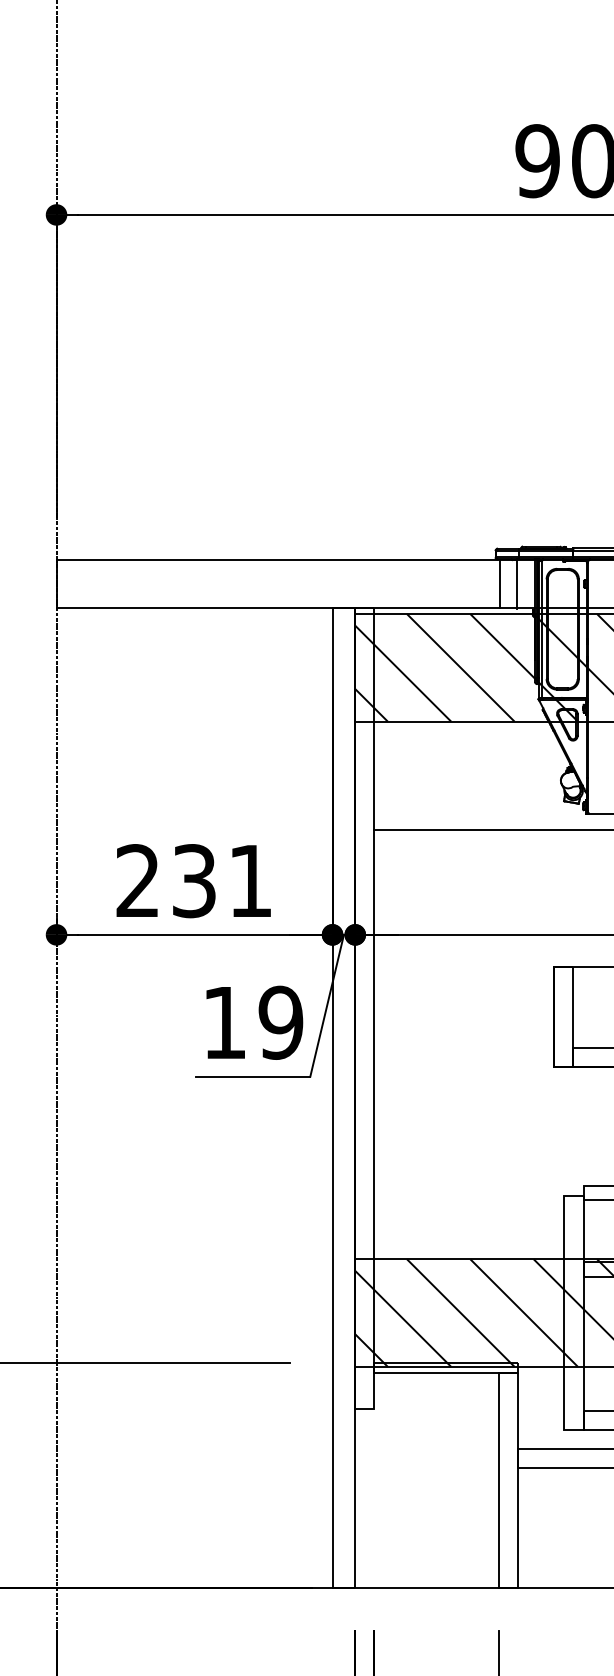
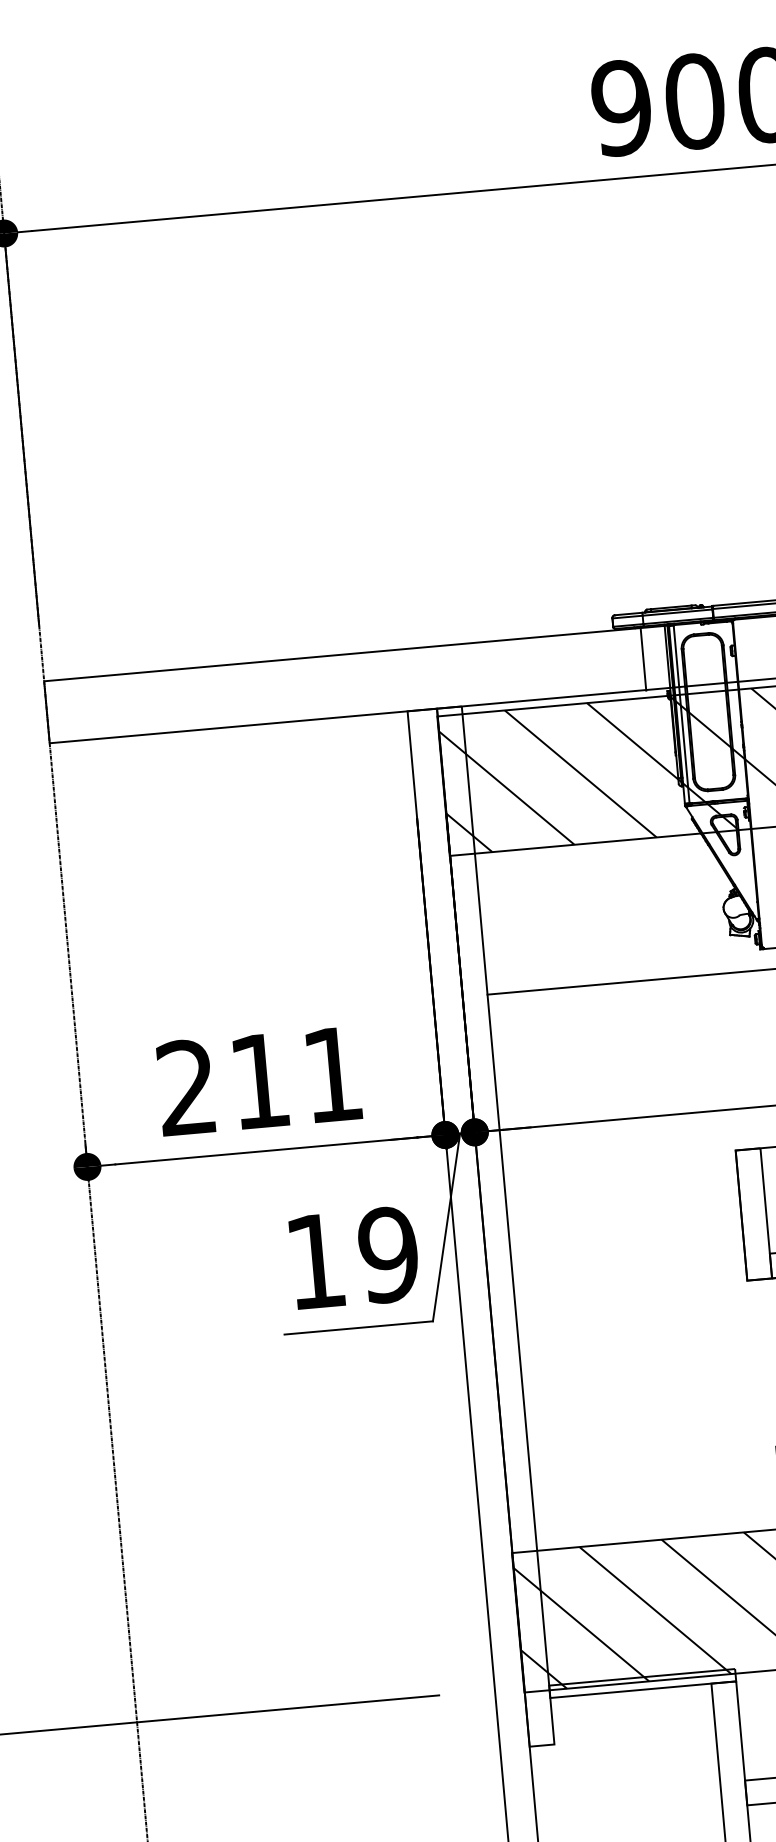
line: (499, 584) -> (621, 661), removed
text: (194, 881) -> (260, 1081), 231 -> 211

